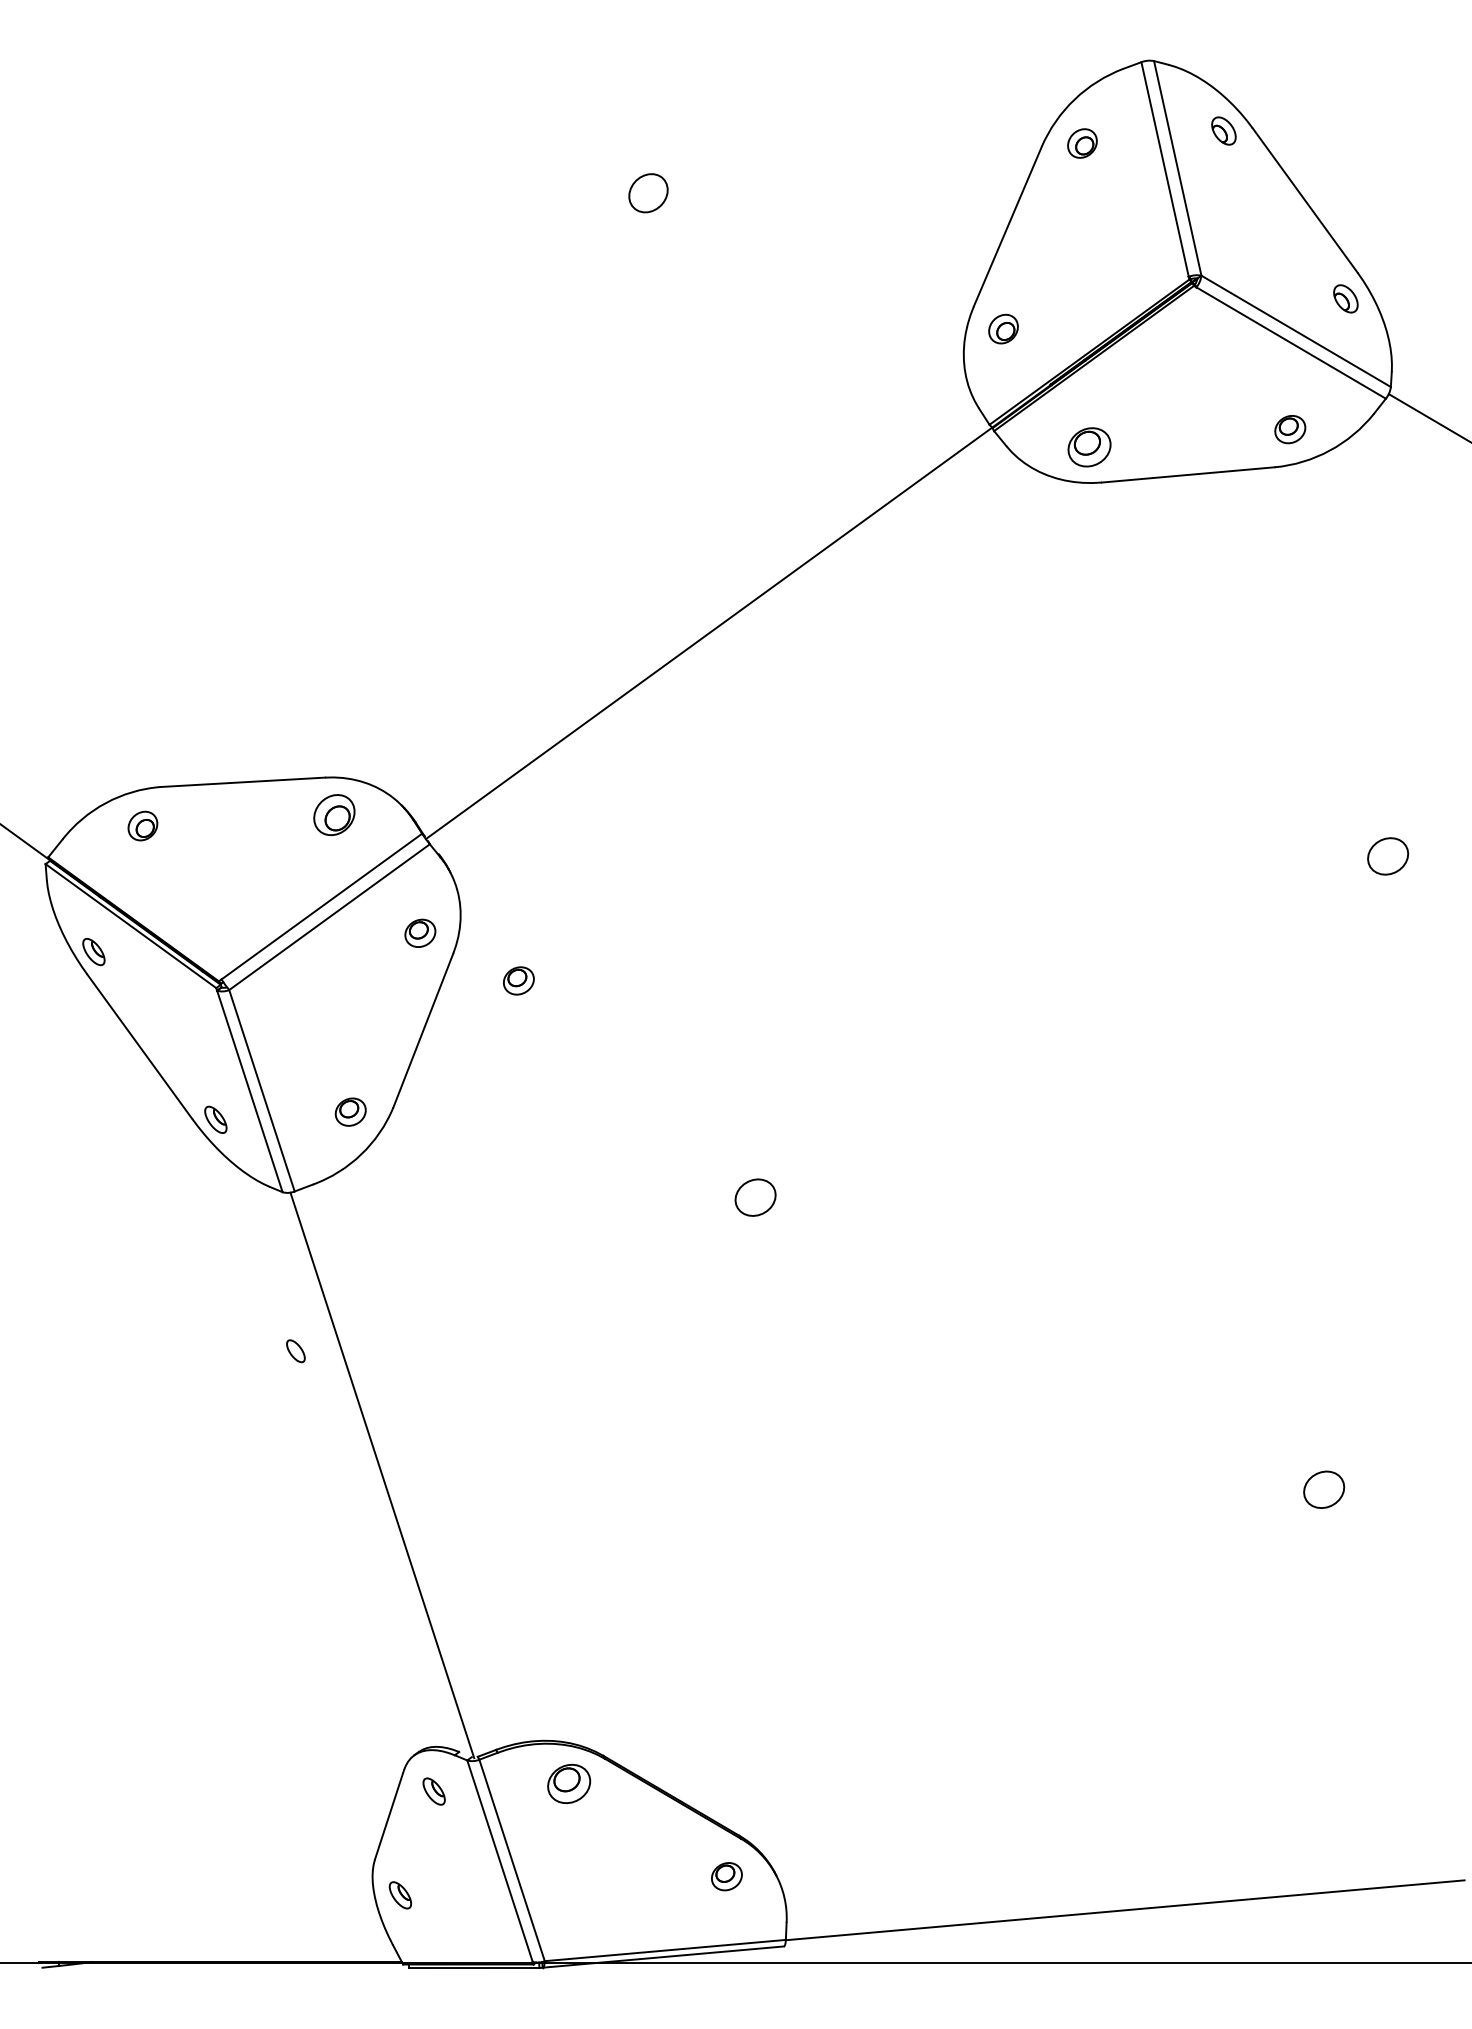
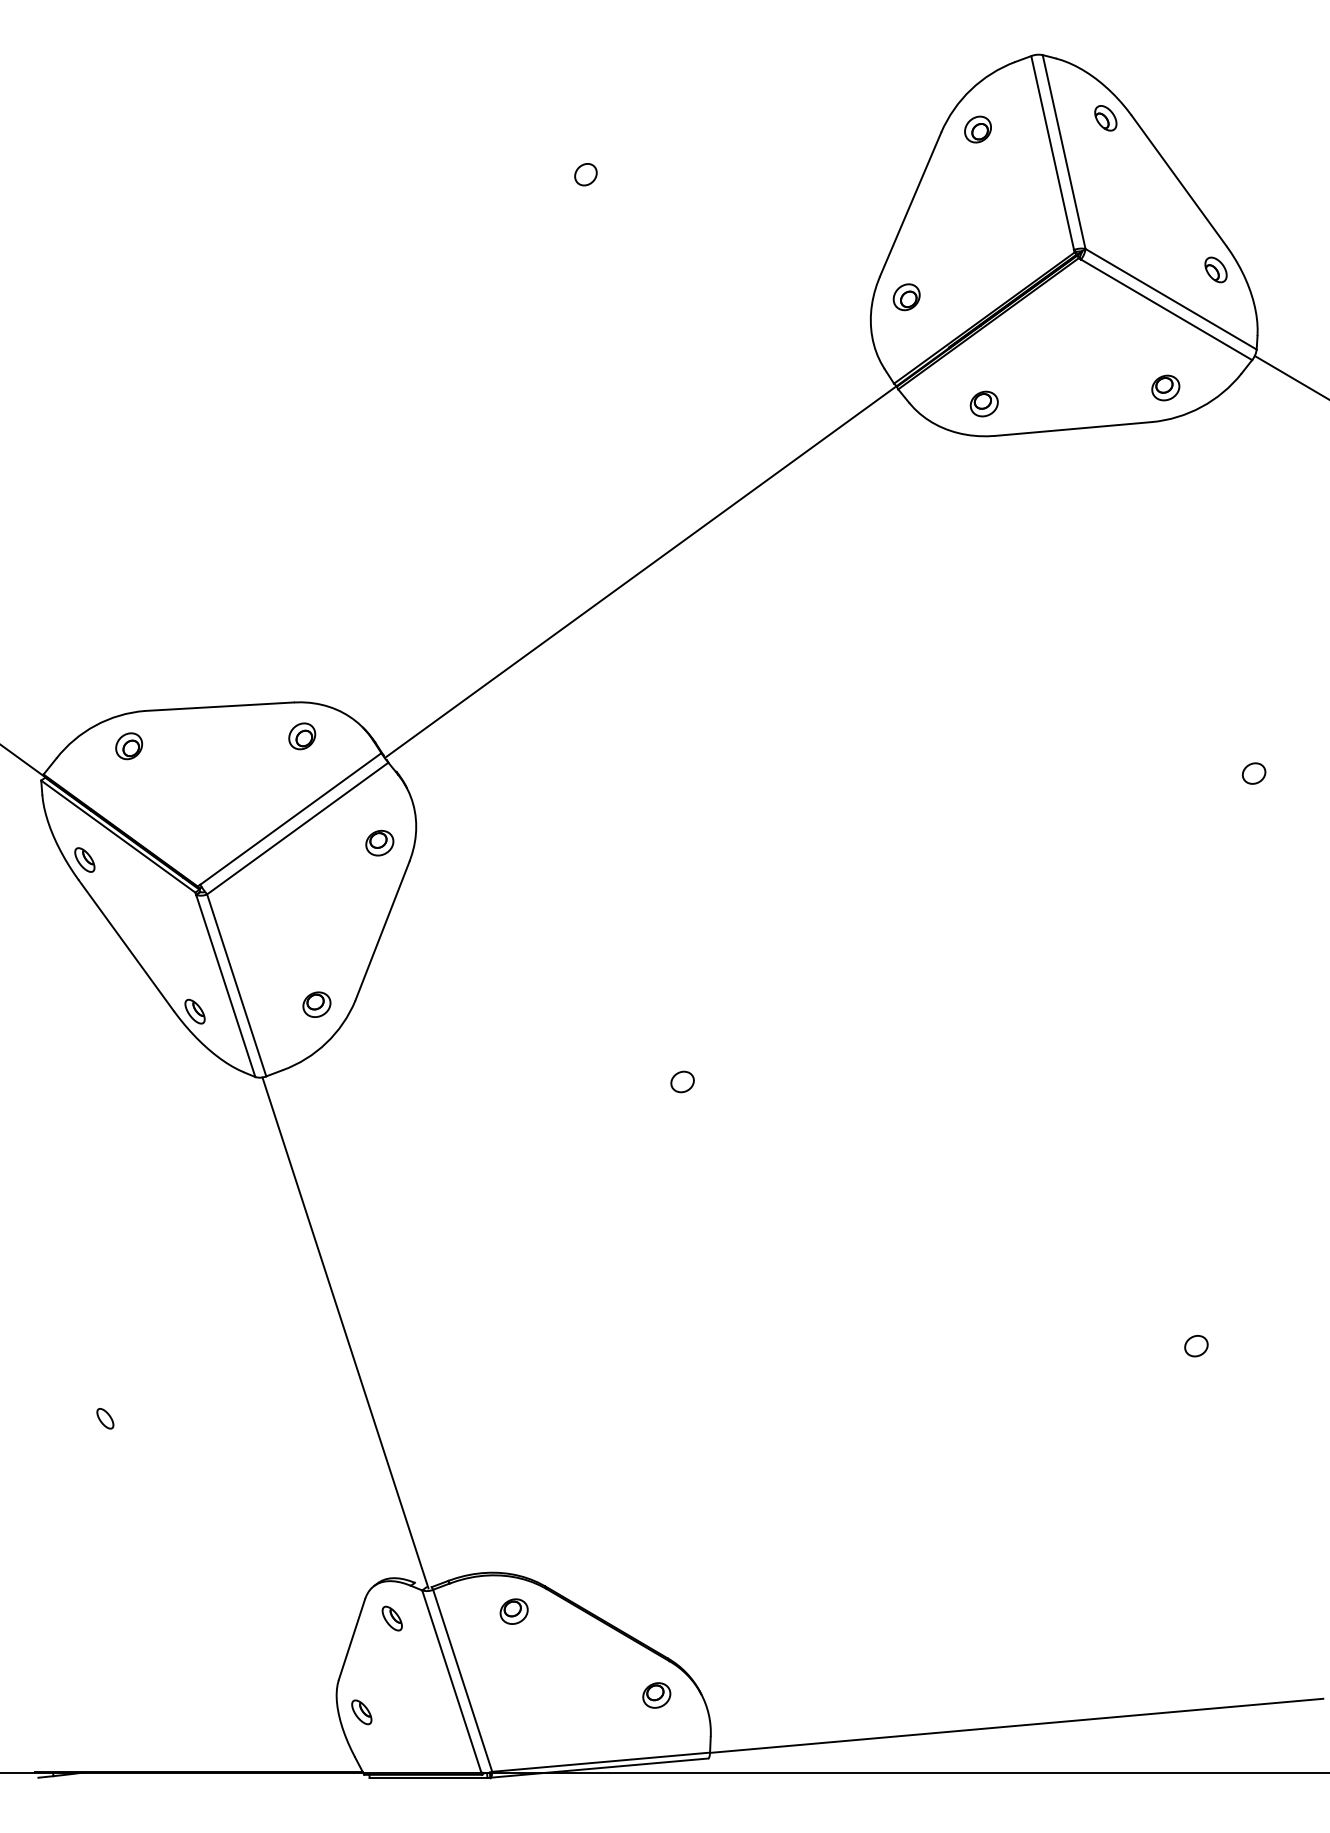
part: (648, 193) -> (585, 174), size x0.62
part: (1088, 446) -> (983, 403), size x0.71
part: (334, 815) -> (302, 736), size x0.71
part: (1387, 856) -> (1253, 773), size x0.62
part: (518, 980) -> (468, 885), removed
part: (755, 1197) -> (682, 1081), size x0.62
part: (296, 1350) -> (105, 1418), moved
part: (1324, 1490) -> (1196, 1346), size x0.62
part: (568, 1783) -> (513, 1611), size x0.71

